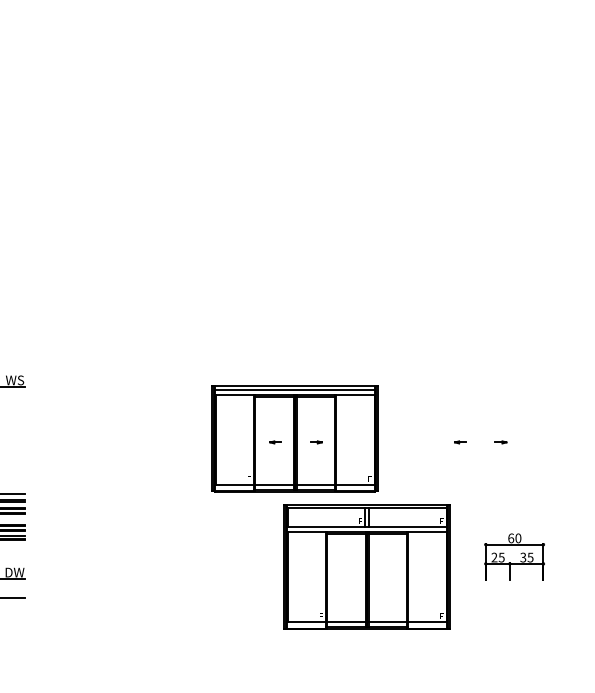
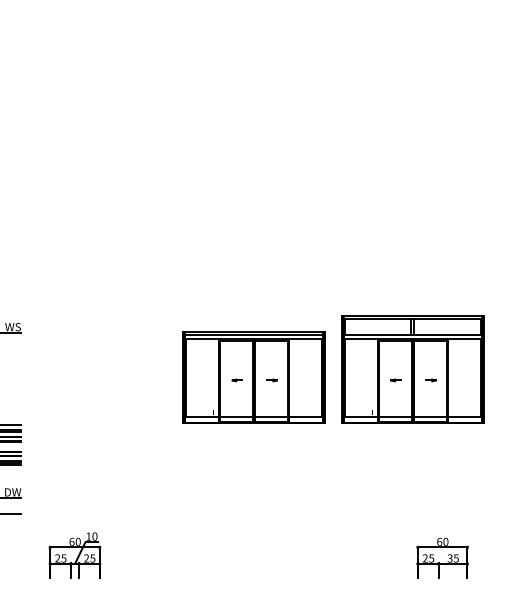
part: (514, 556) -> (442, 557), moved
part: (366, 566) -> (412, 369), moved
part: (86, 645) -> (74, 555), added

